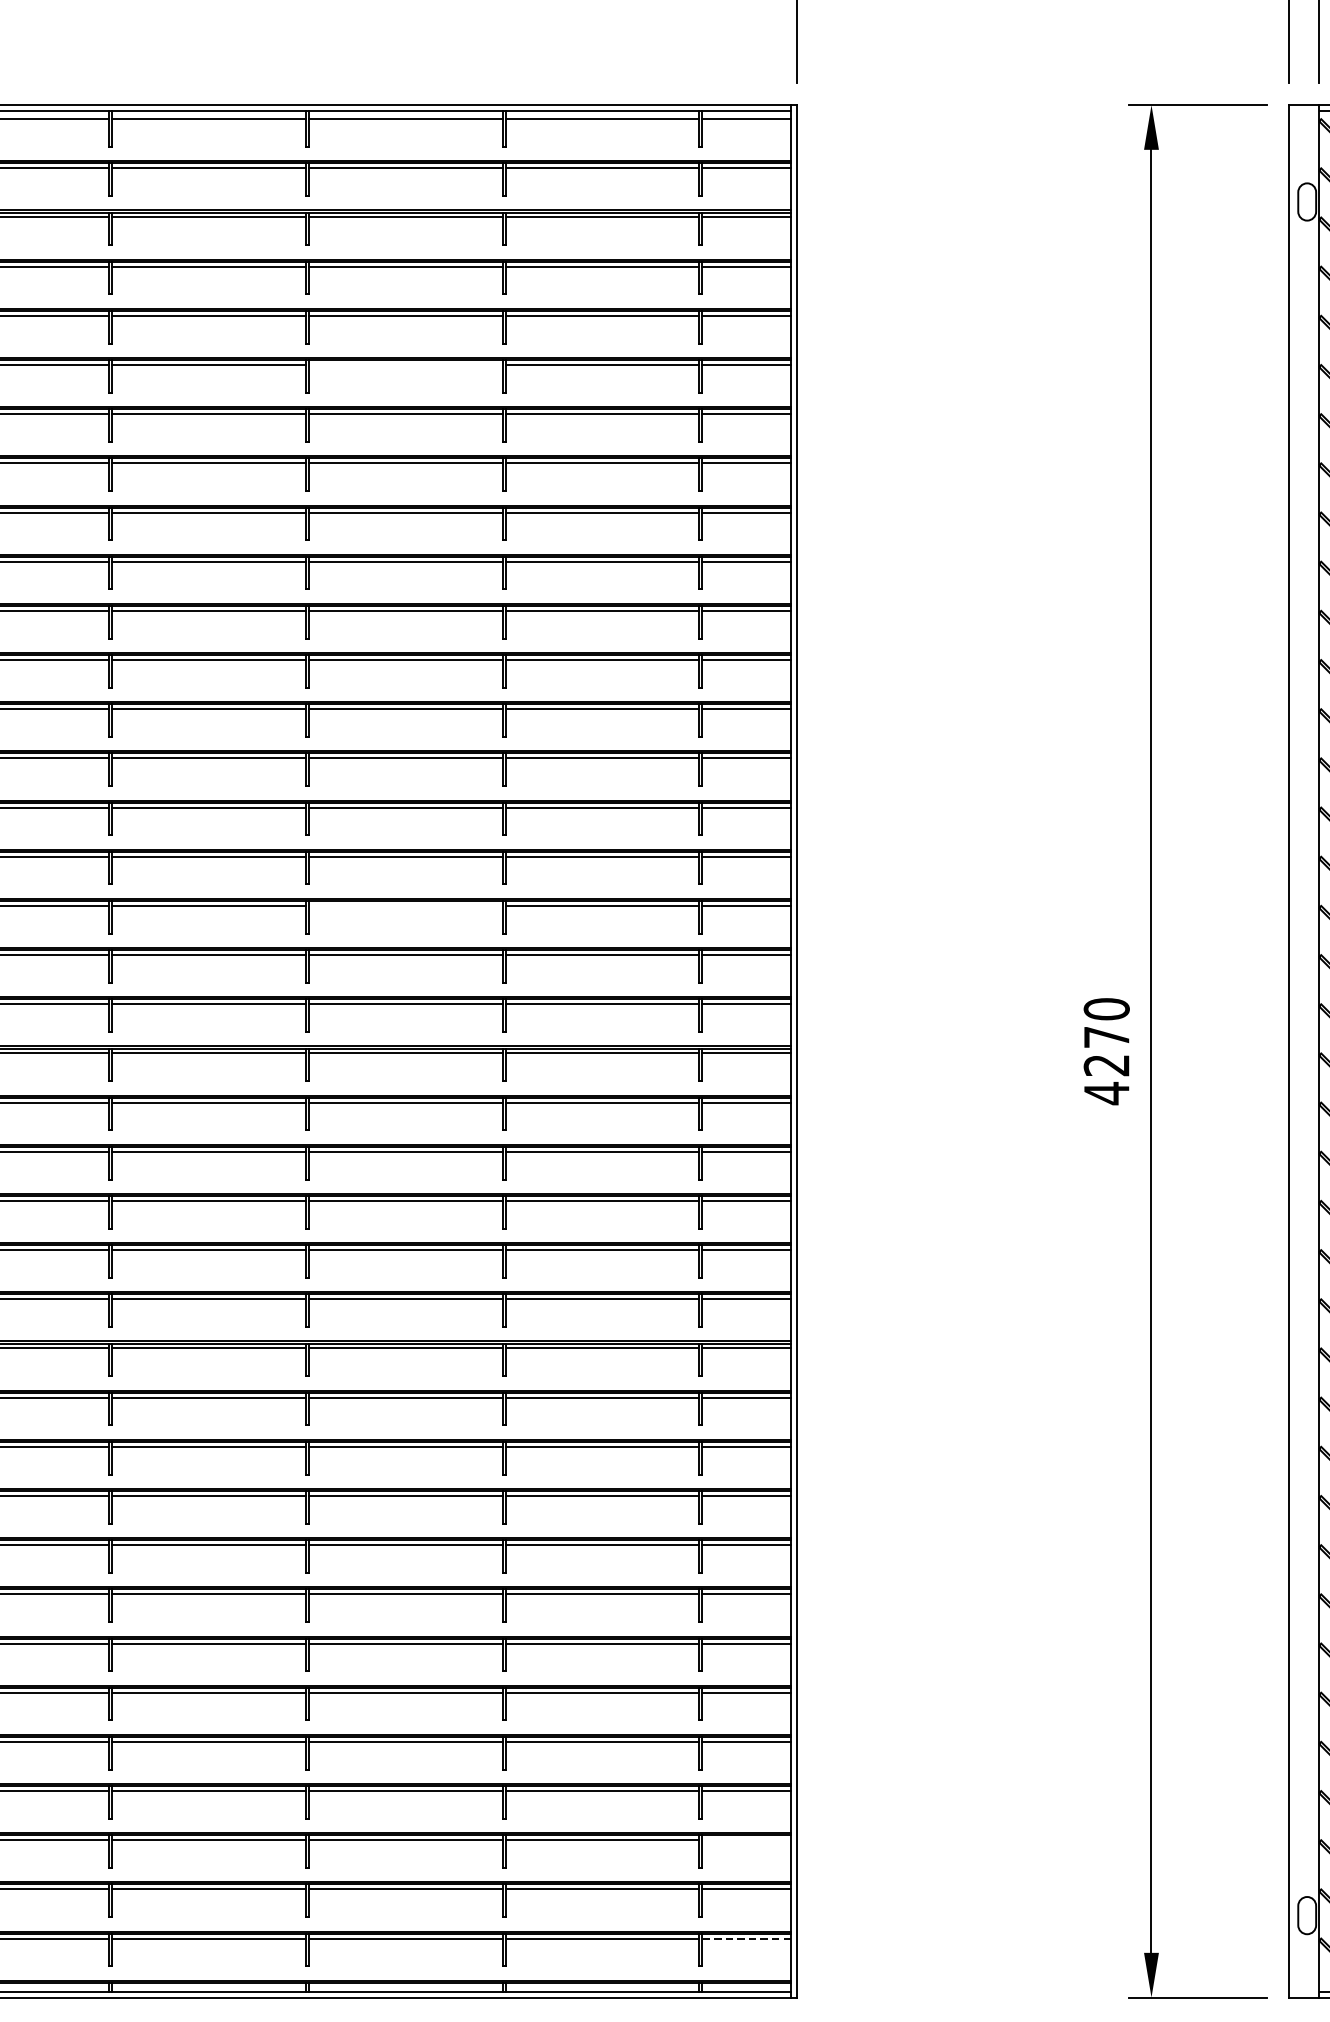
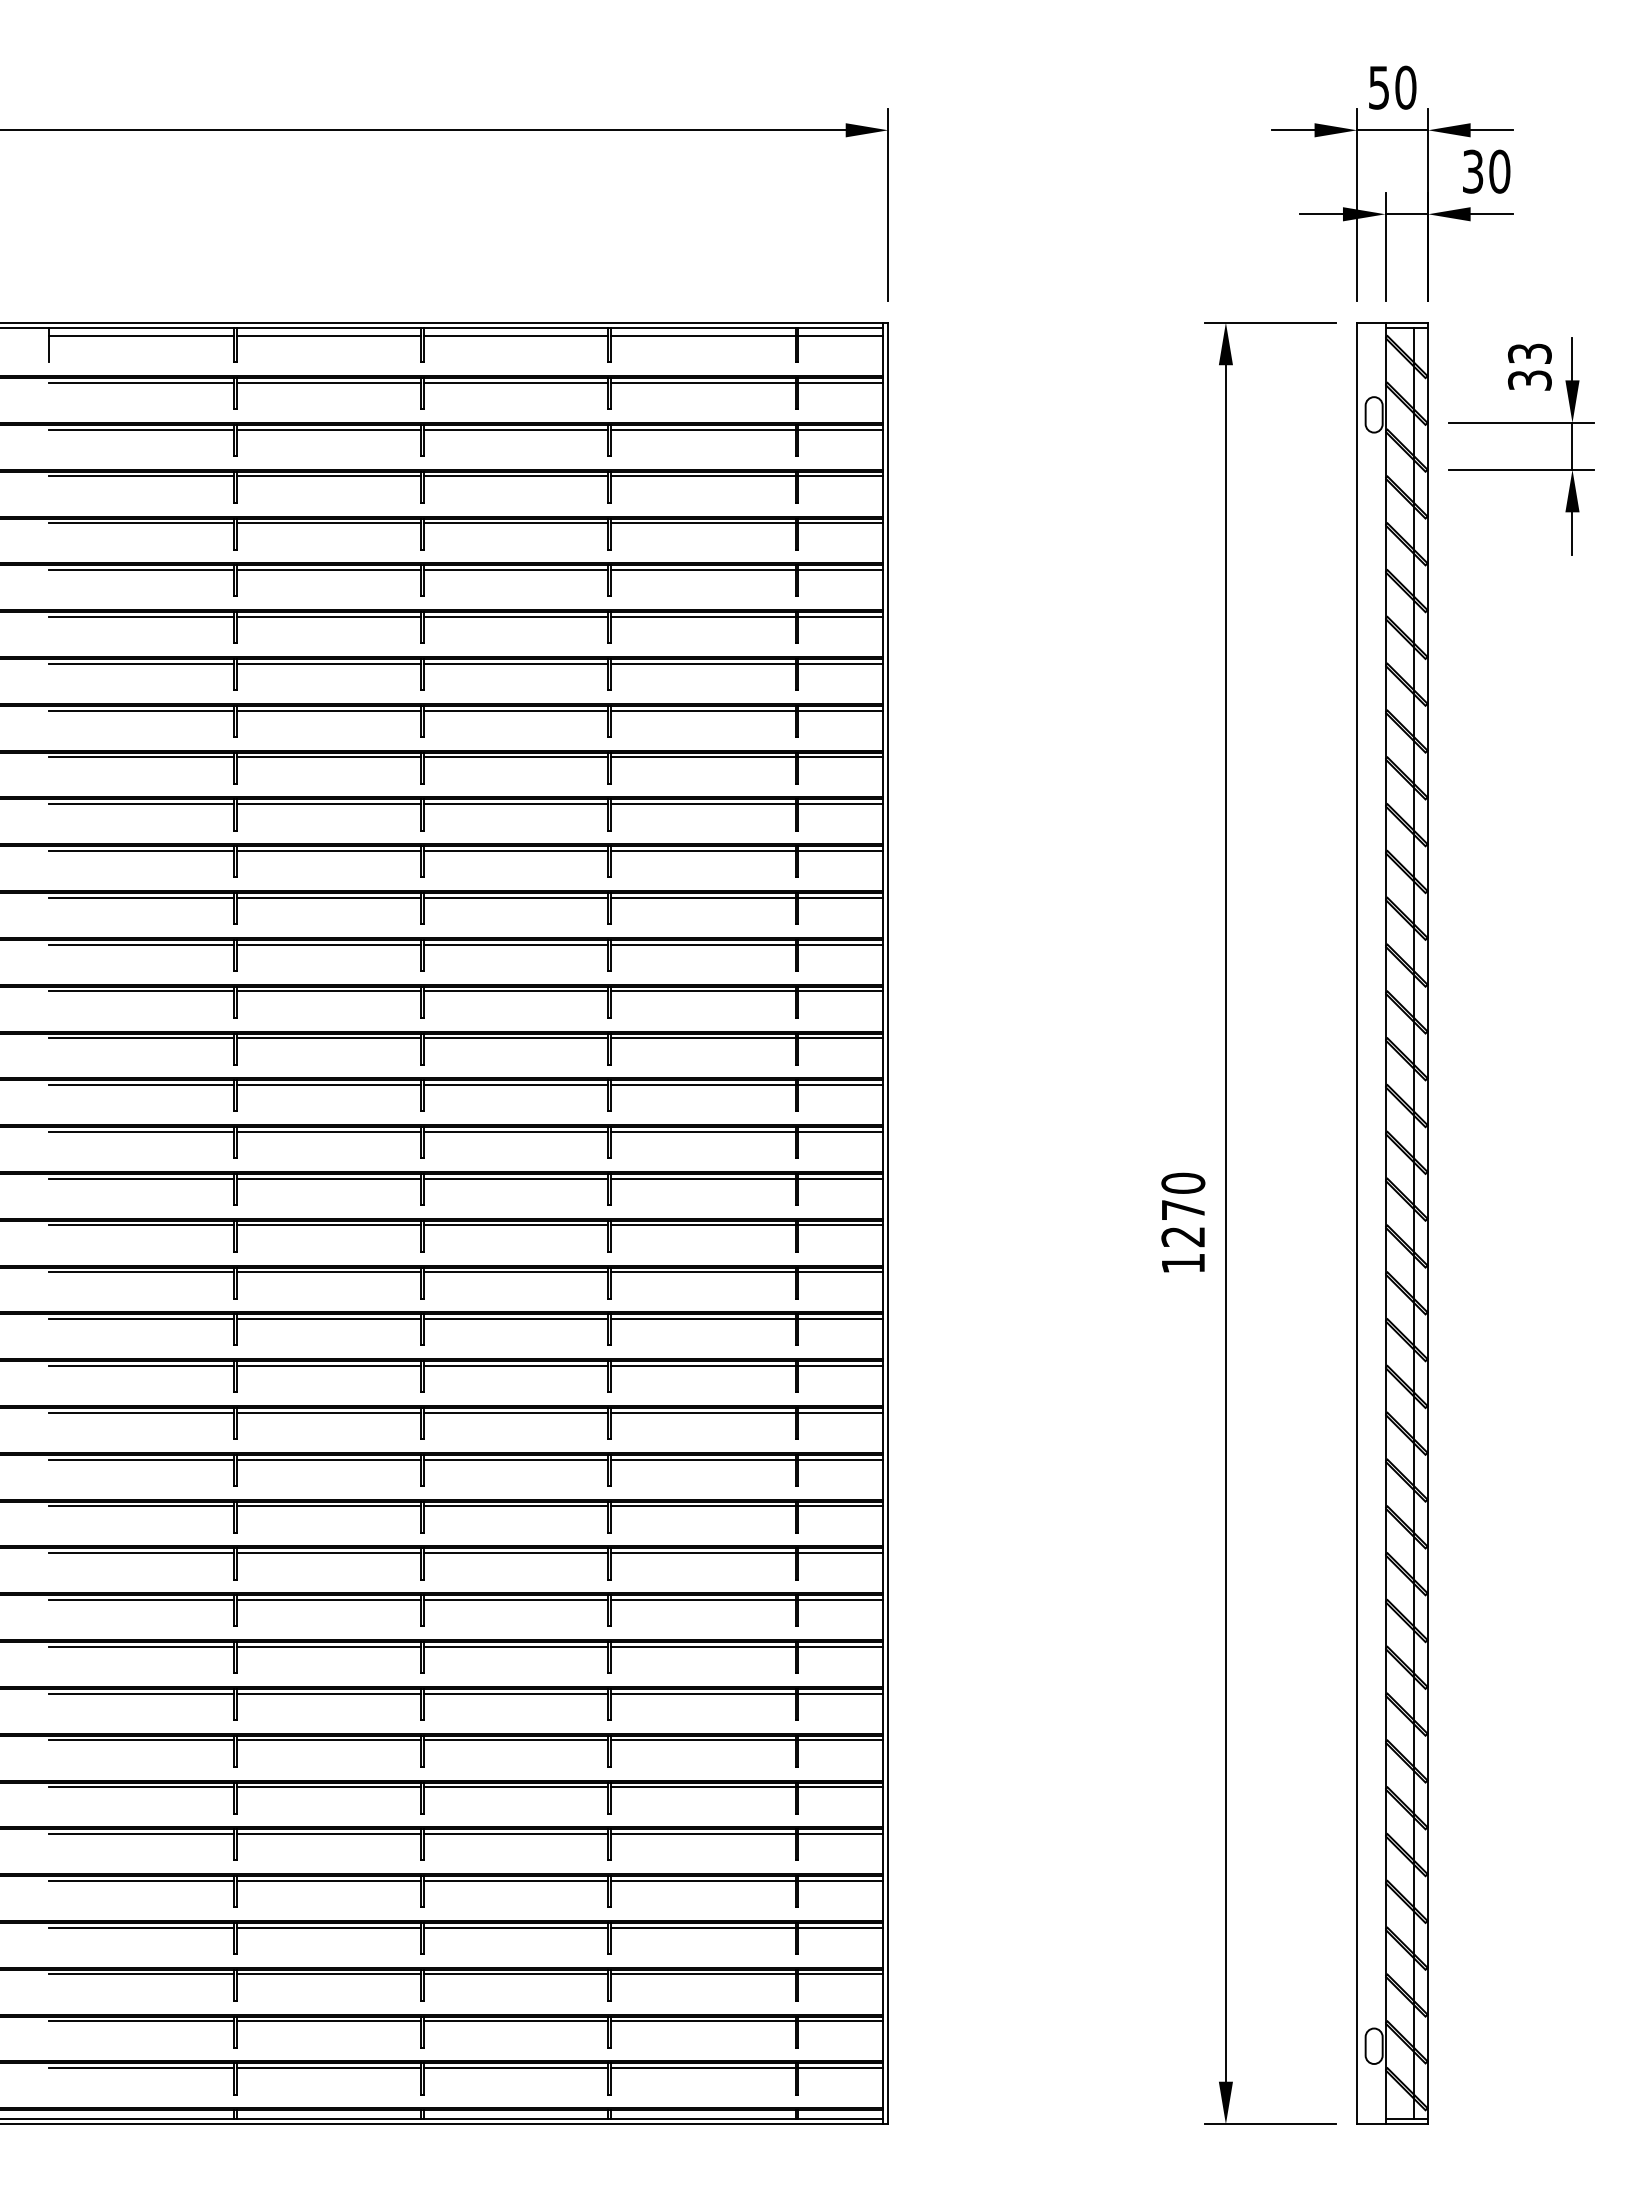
line: (405, 365) -> (515, 570), added
line: (405, 906) -> (515, 1085), added
text: (1106, 1093) -> (1183, 1263), 4270 -> 1270
line: (746, 1840) -> (840, 1974), added
line: (745, 1938) -> (839, 2068), dashed -> solid

